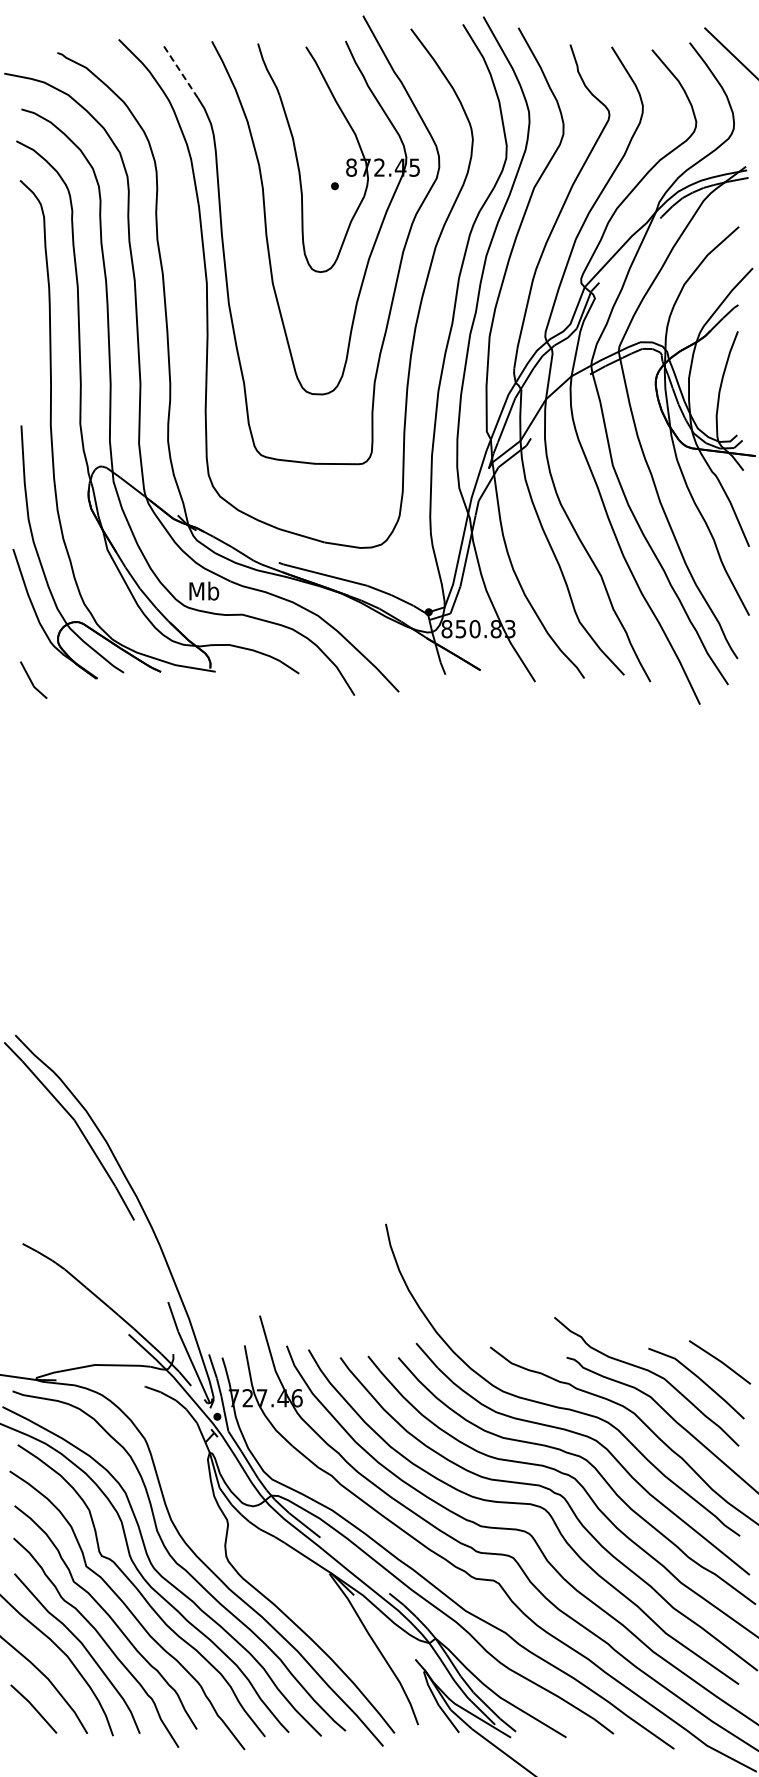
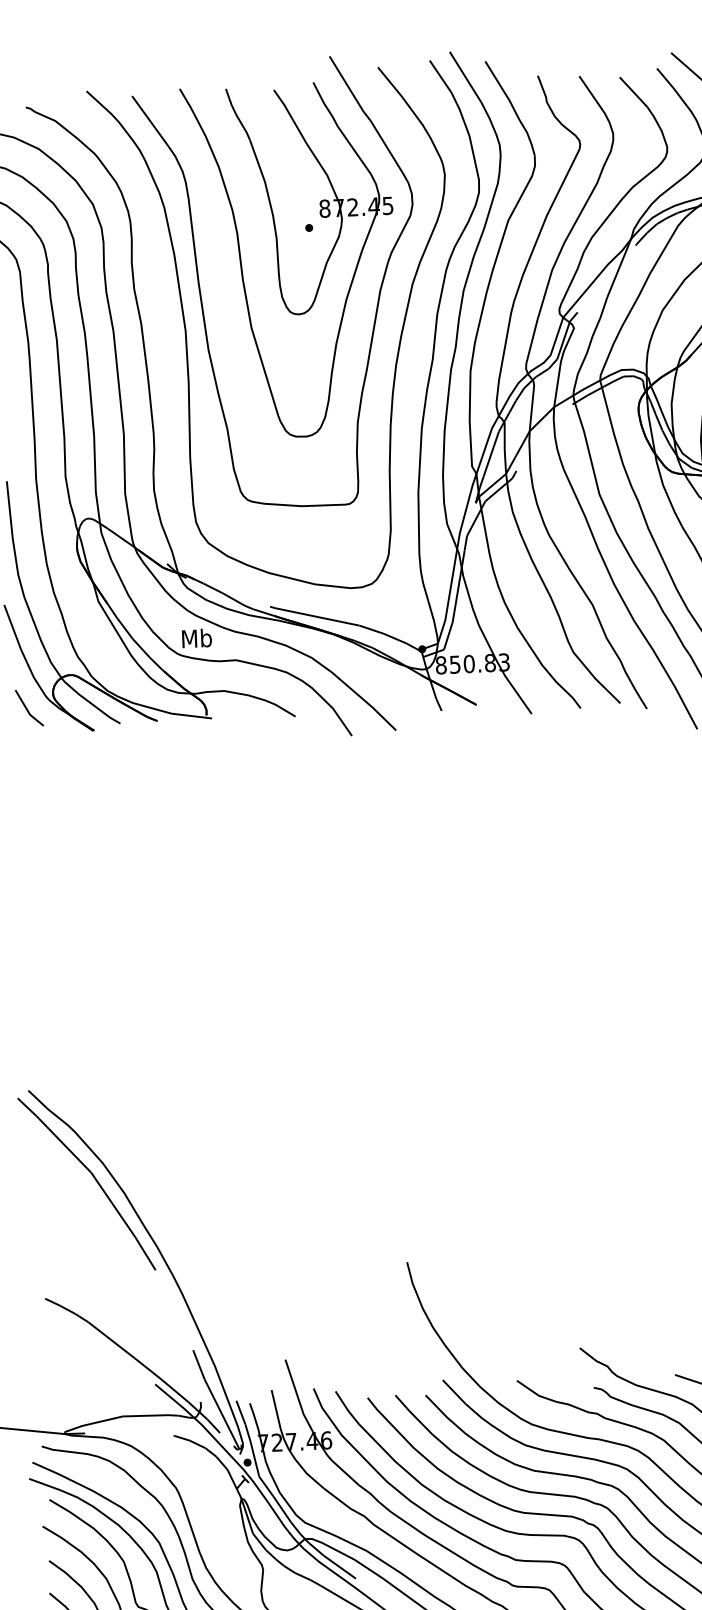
line: (181, 72) -> (150, 121), dashed -> solid
line: (32, 681) -> (28, 709), moved

